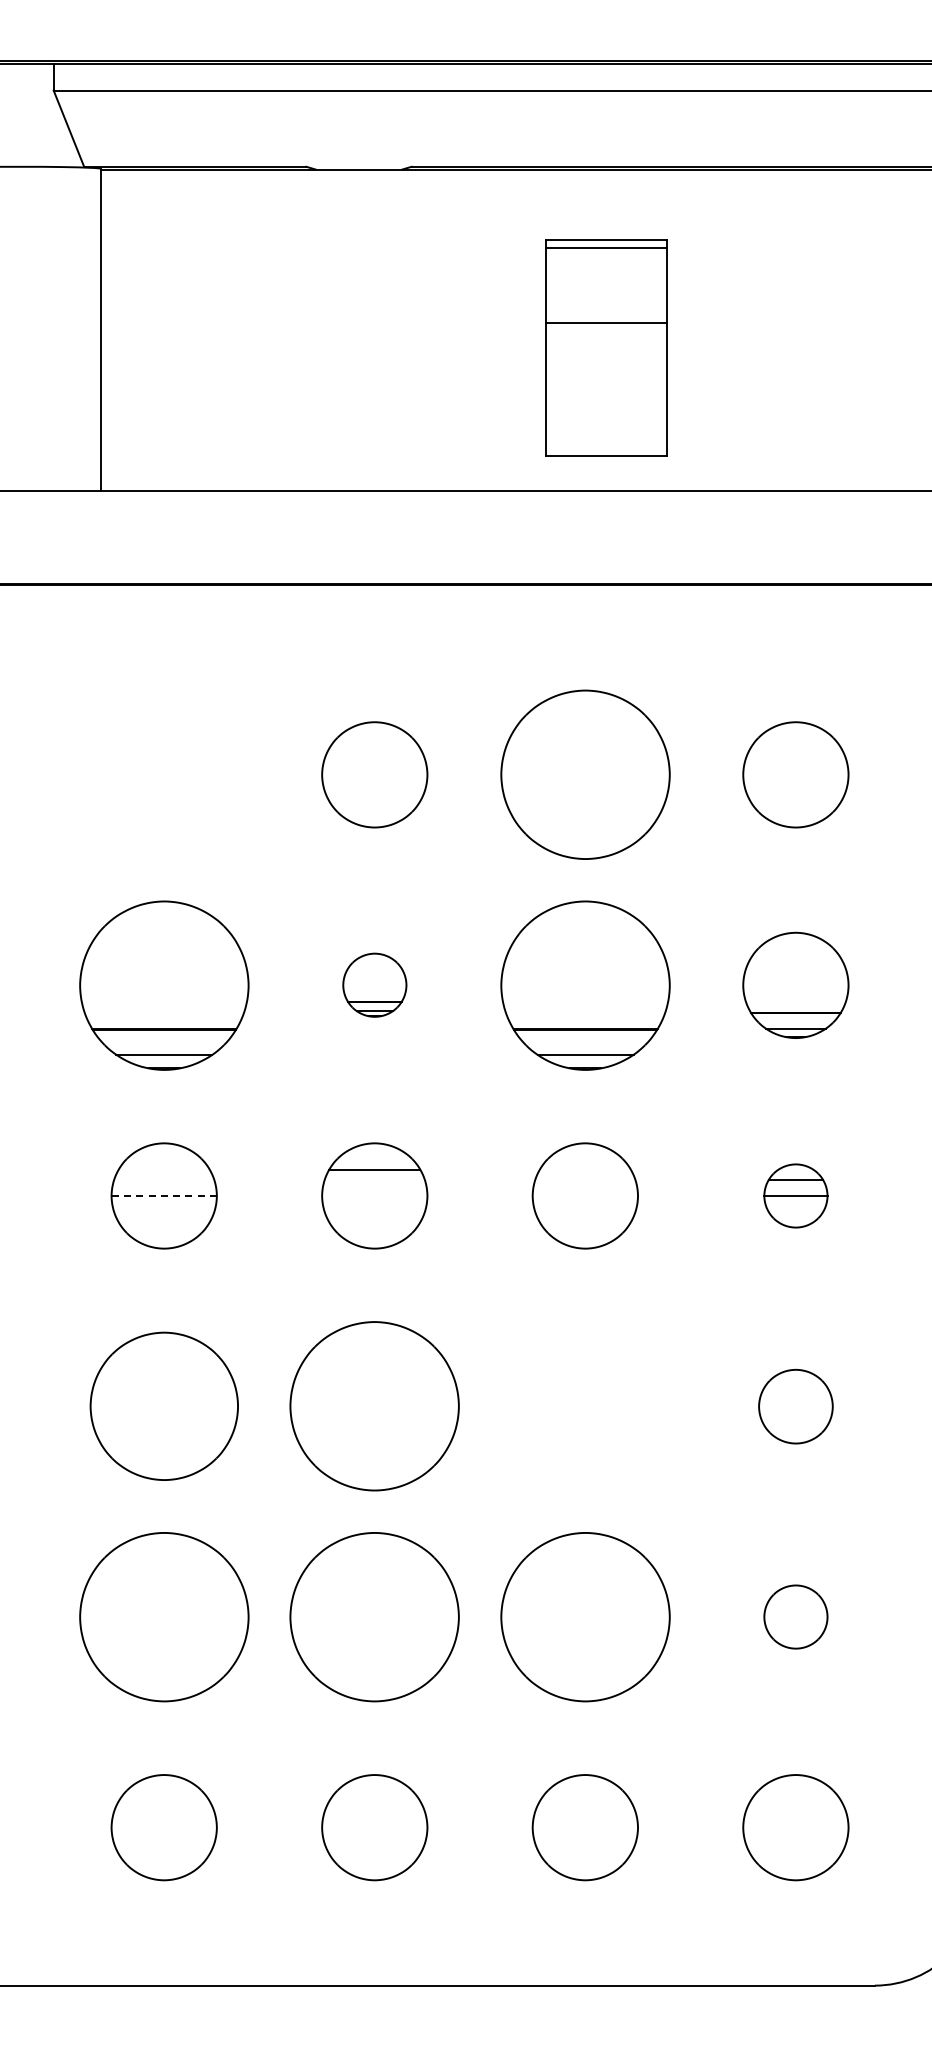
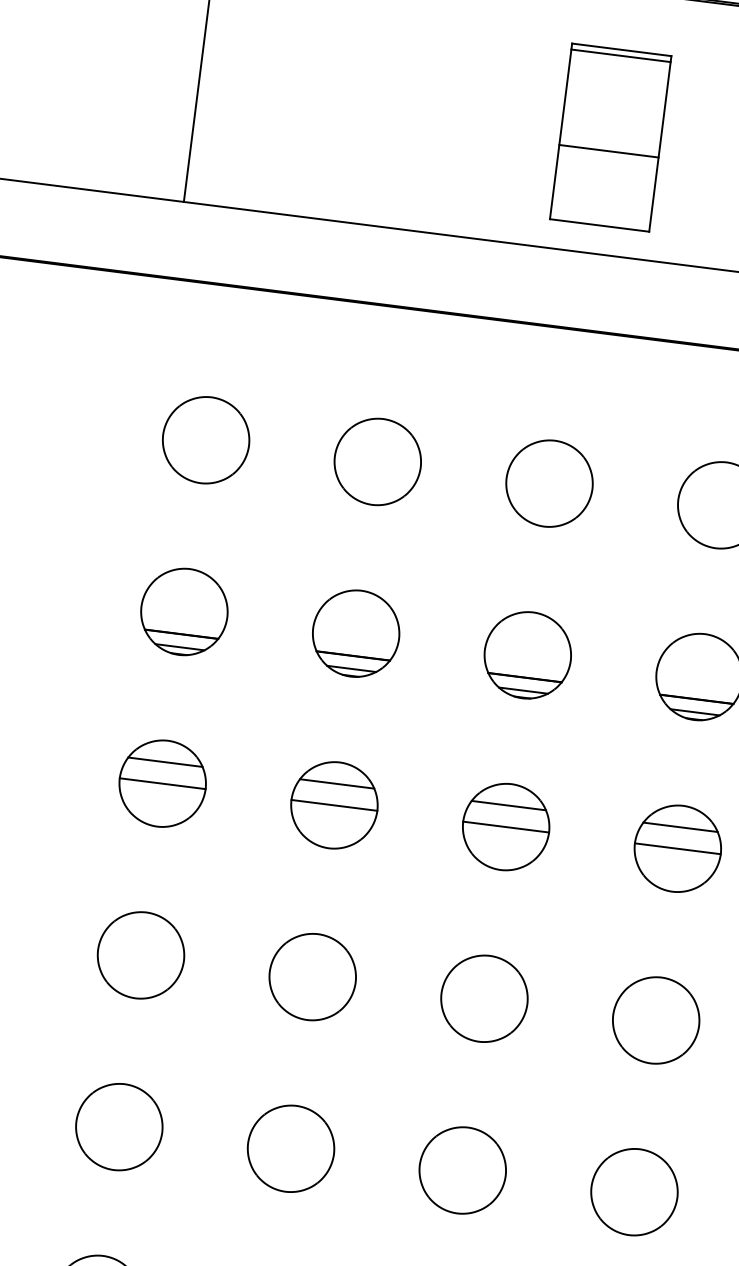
line: (606, 322) -> (609, 151), moved
part: (163, 774) -> (205, 439), added
part: (584, 774) -> (548, 483), size x0.62
part: (163, 984) -> (183, 611), size x0.62
part: (374, 984) -> (355, 632), size x1.67
part: (584, 984) -> (527, 654), size x0.62
line: (163, 1169) -> (164, 762), added
line: (584, 1169) -> (508, 805), added
line: (164, 1195) -> (162, 783), dashed -> solid
line: (374, 1195) -> (334, 804), added
line: (584, 1195) -> (505, 826), added
part: (795, 1195) -> (677, 848), size x1.67
part: (163, 1406) -> (140, 955), size x0.71
part: (374, 1406) -> (312, 977), size x0.62
part: (584, 1406) -> (483, 998), added
part: (795, 1406) -> (655, 1020), size x1.43
part: (163, 1616) -> (118, 1126), size x0.62
part: (374, 1616) -> (290, 1148), size x0.62
part: (584, 1616) -> (462, 1169), size x0.62
part: (795, 1616) -> (634, 1191), size x1.67

